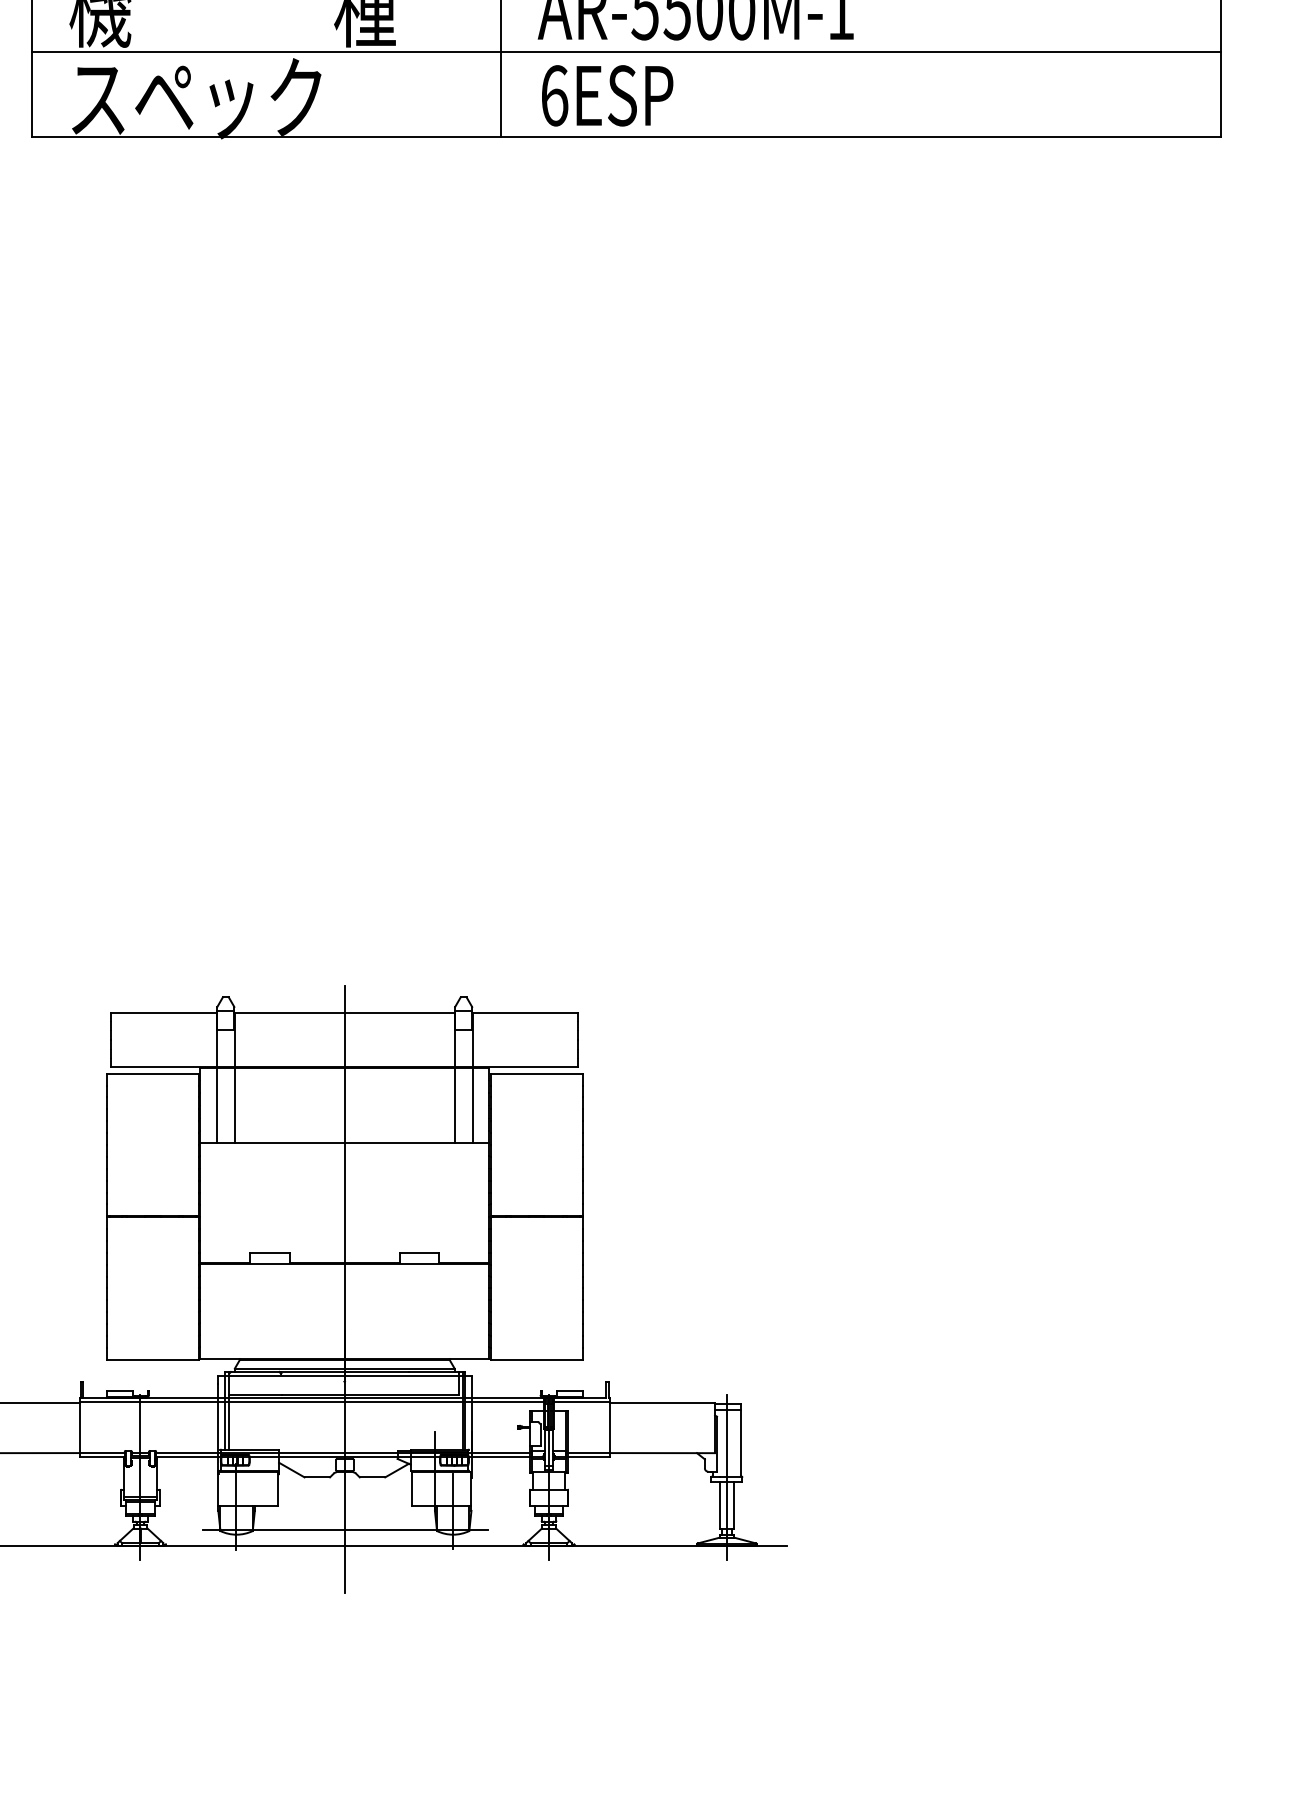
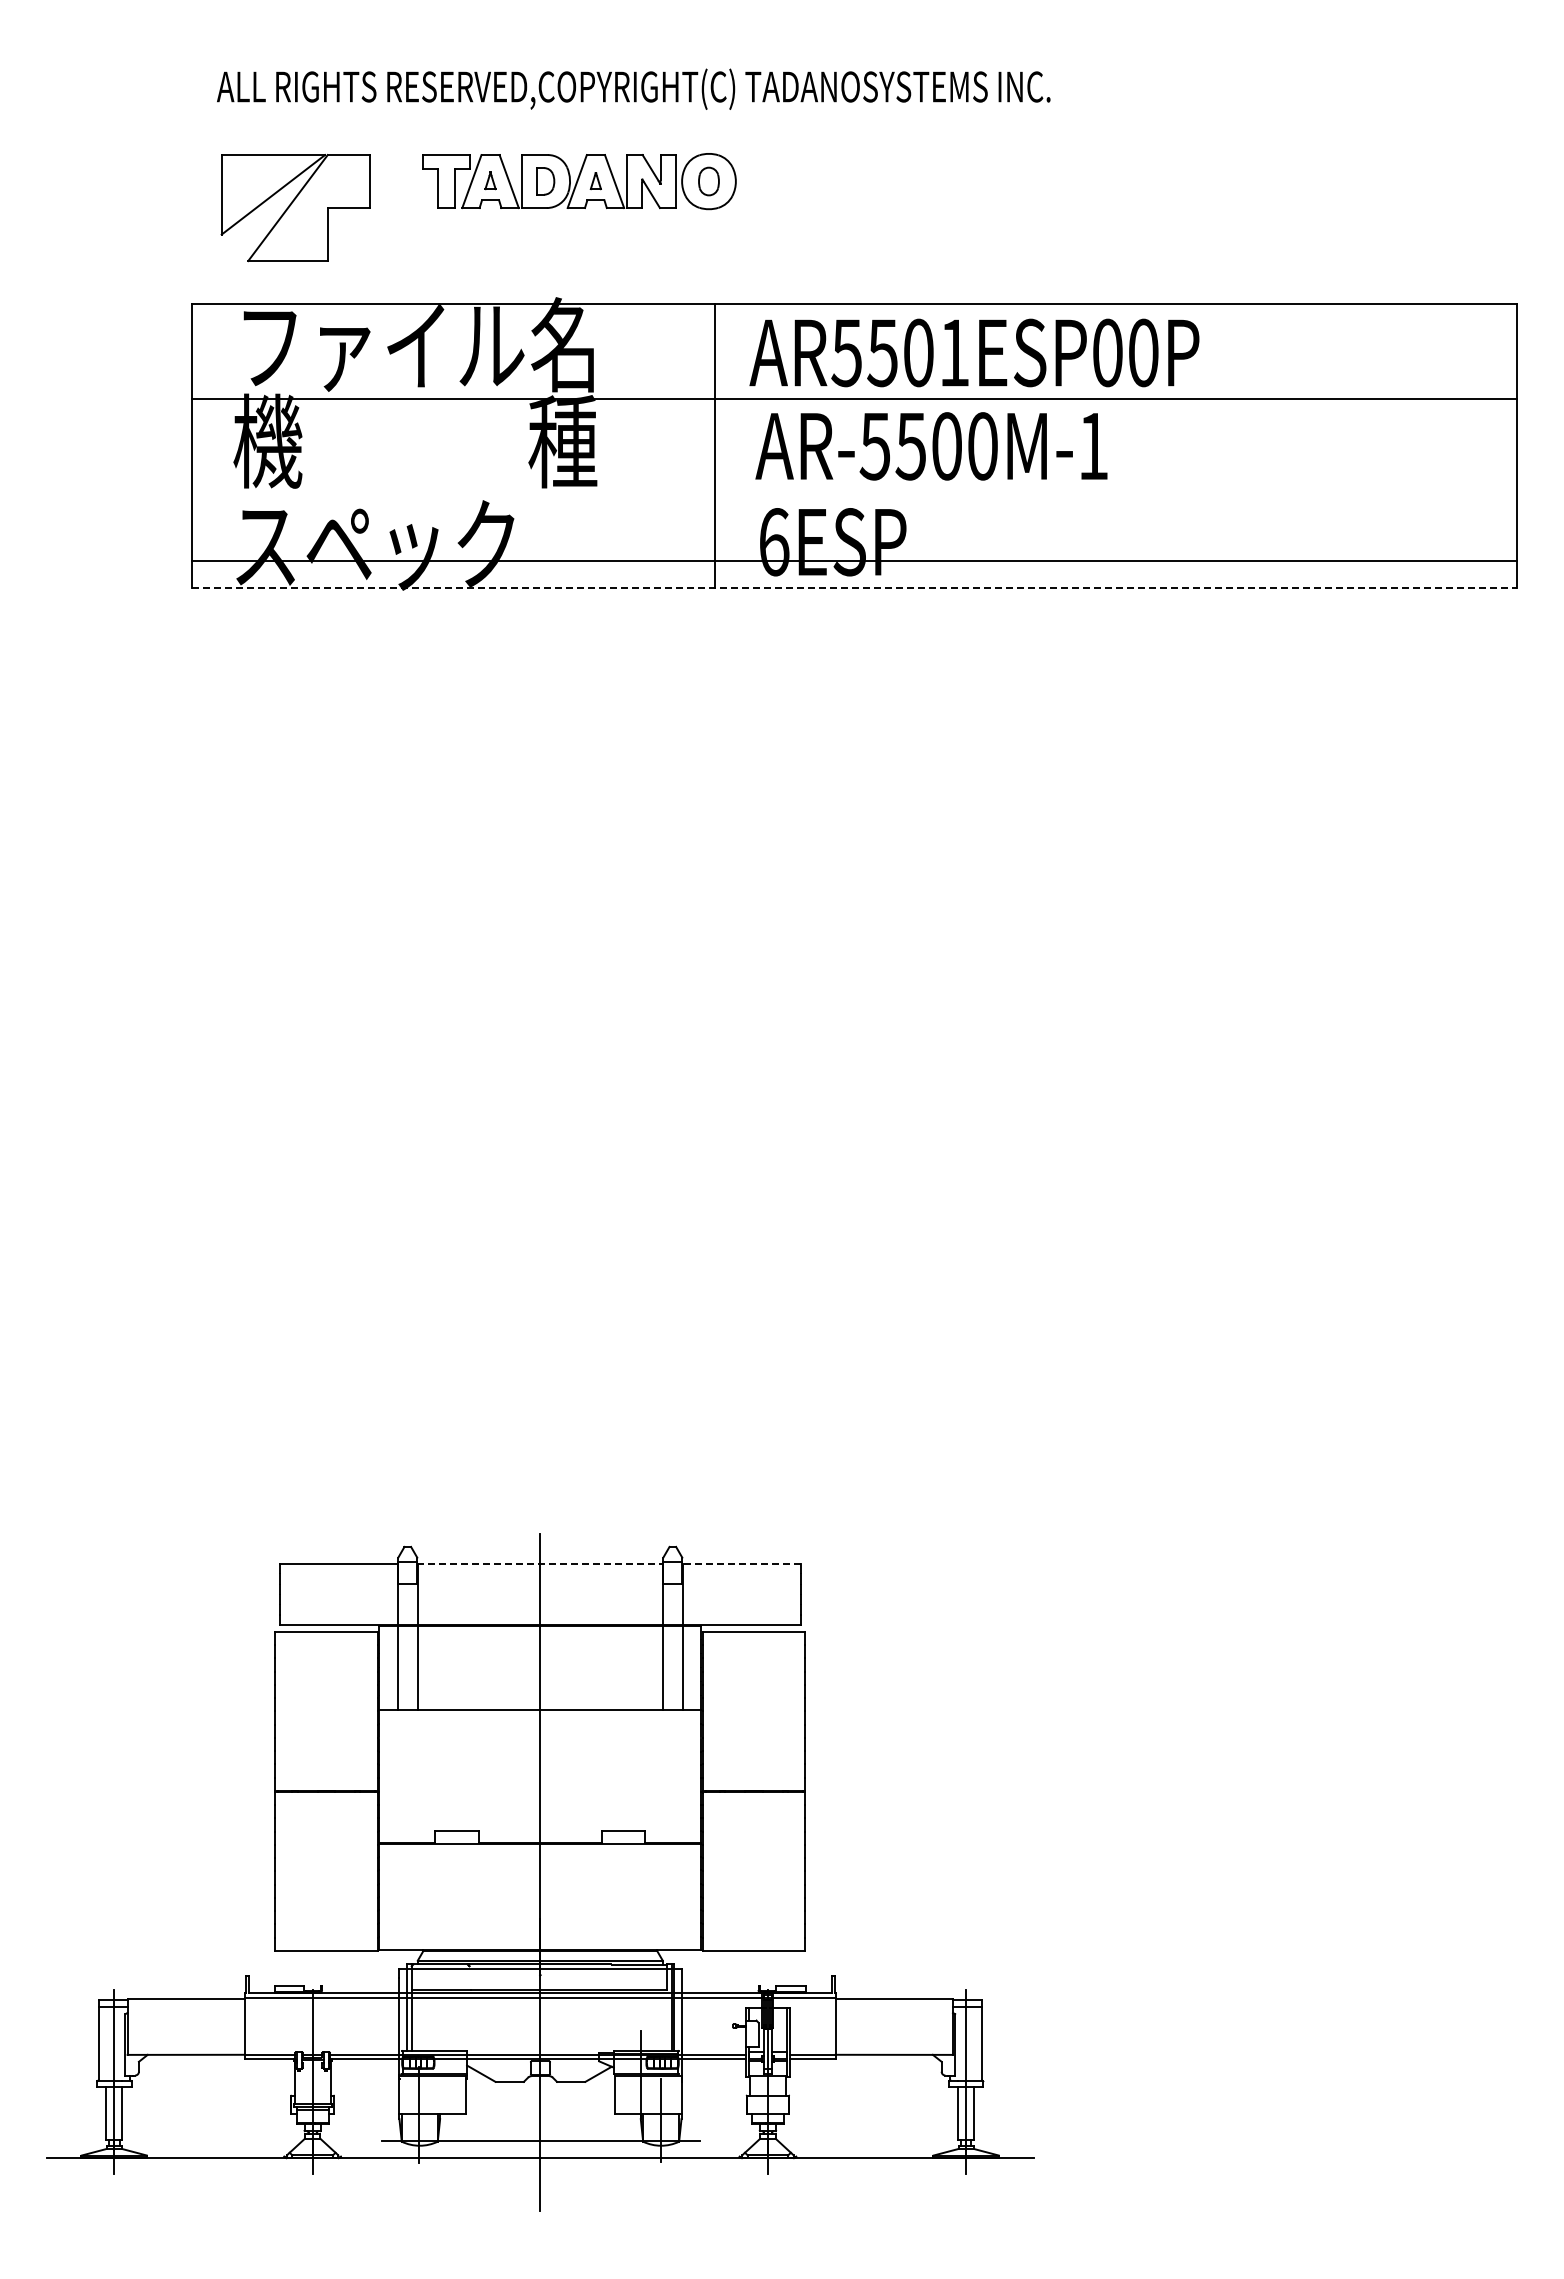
line: (625, 52) -> (853, 561), moved
line: (626, 136) -> (854, 587), solid -> dashed
line: (344, 1012) -> (540, 1563), solid -> dashed
line: (524, 1012) -> (740, 1563), solid -> dashed

